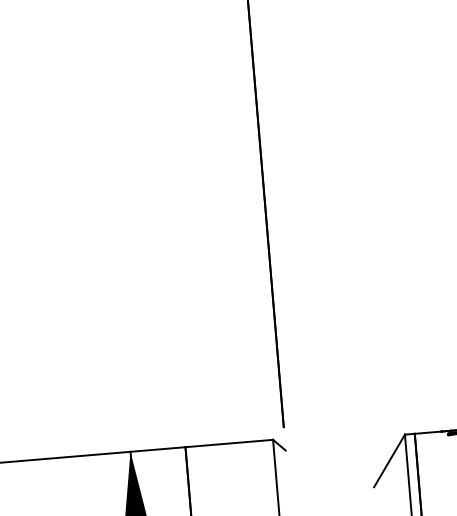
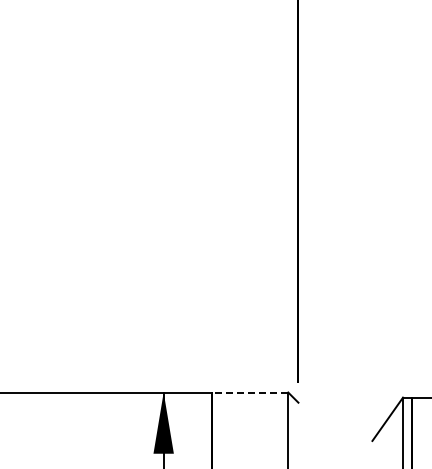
line: (228, 443) -> (249, 392), solid -> dashed

